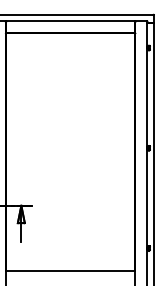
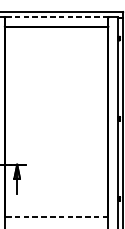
line: (70, 21) -> (56, 17), solid -> dashed
line: (70, 271) -> (56, 217), solid -> dashed

